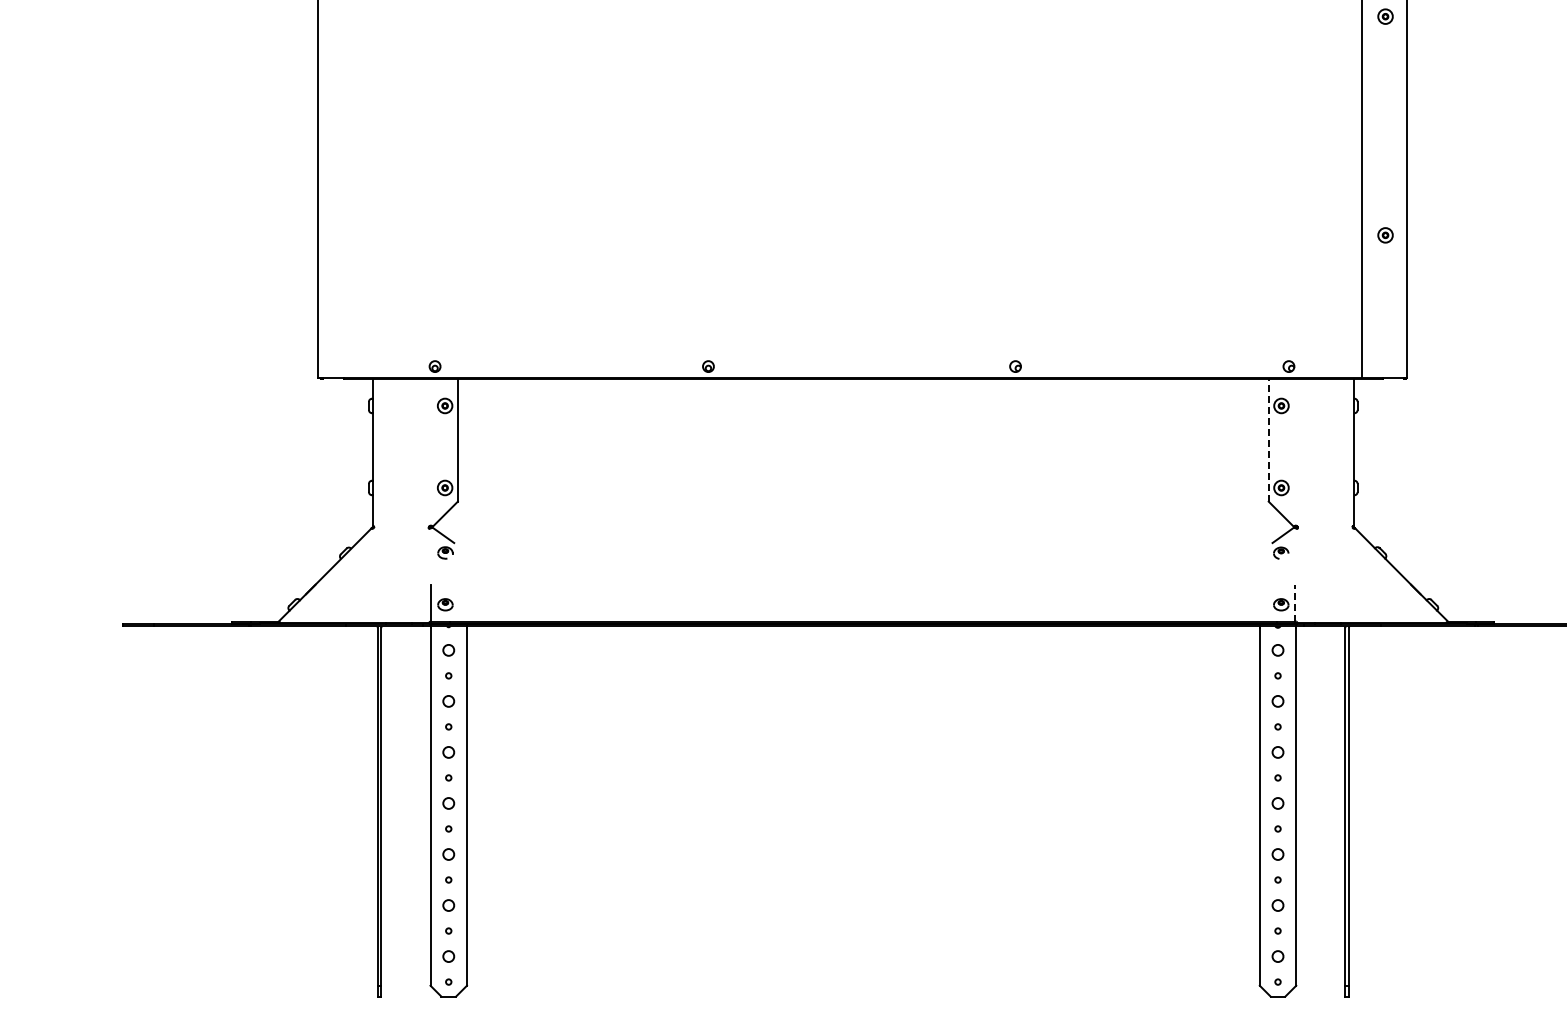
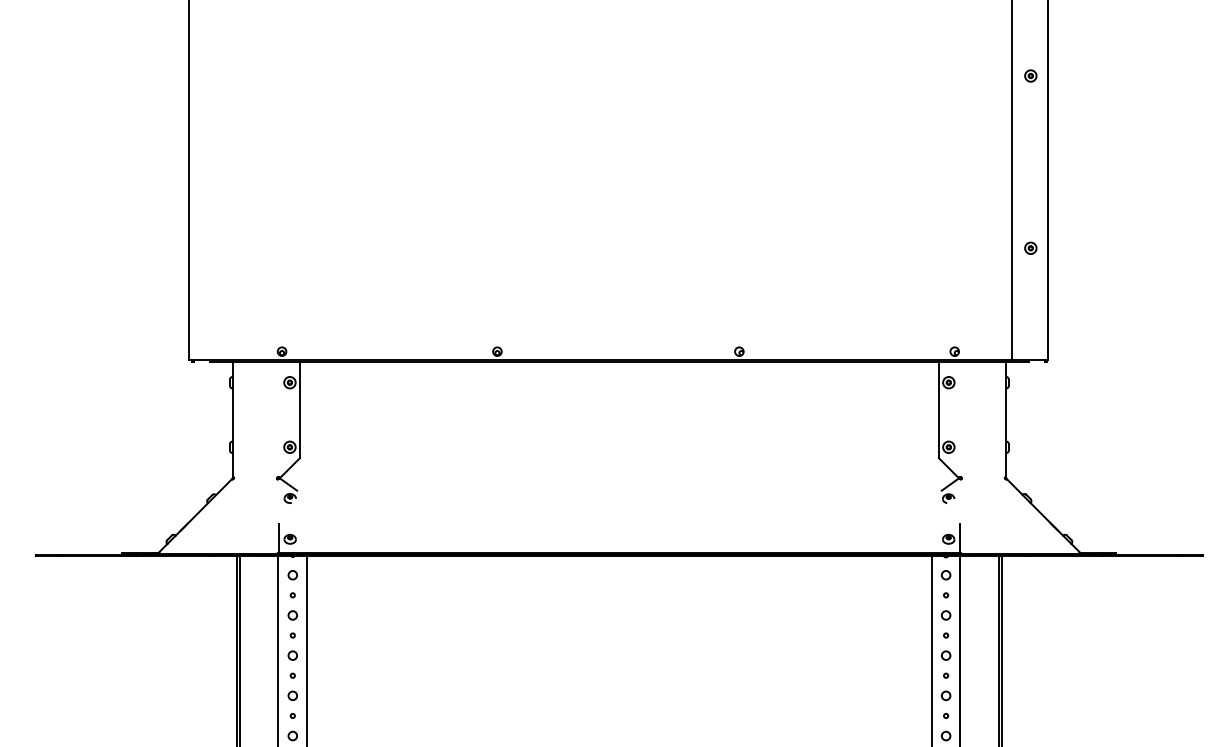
line: (1268, 440) -> (938, 409), dashed -> solid
line: (1295, 602) -> (959, 537), dashed -> solid

